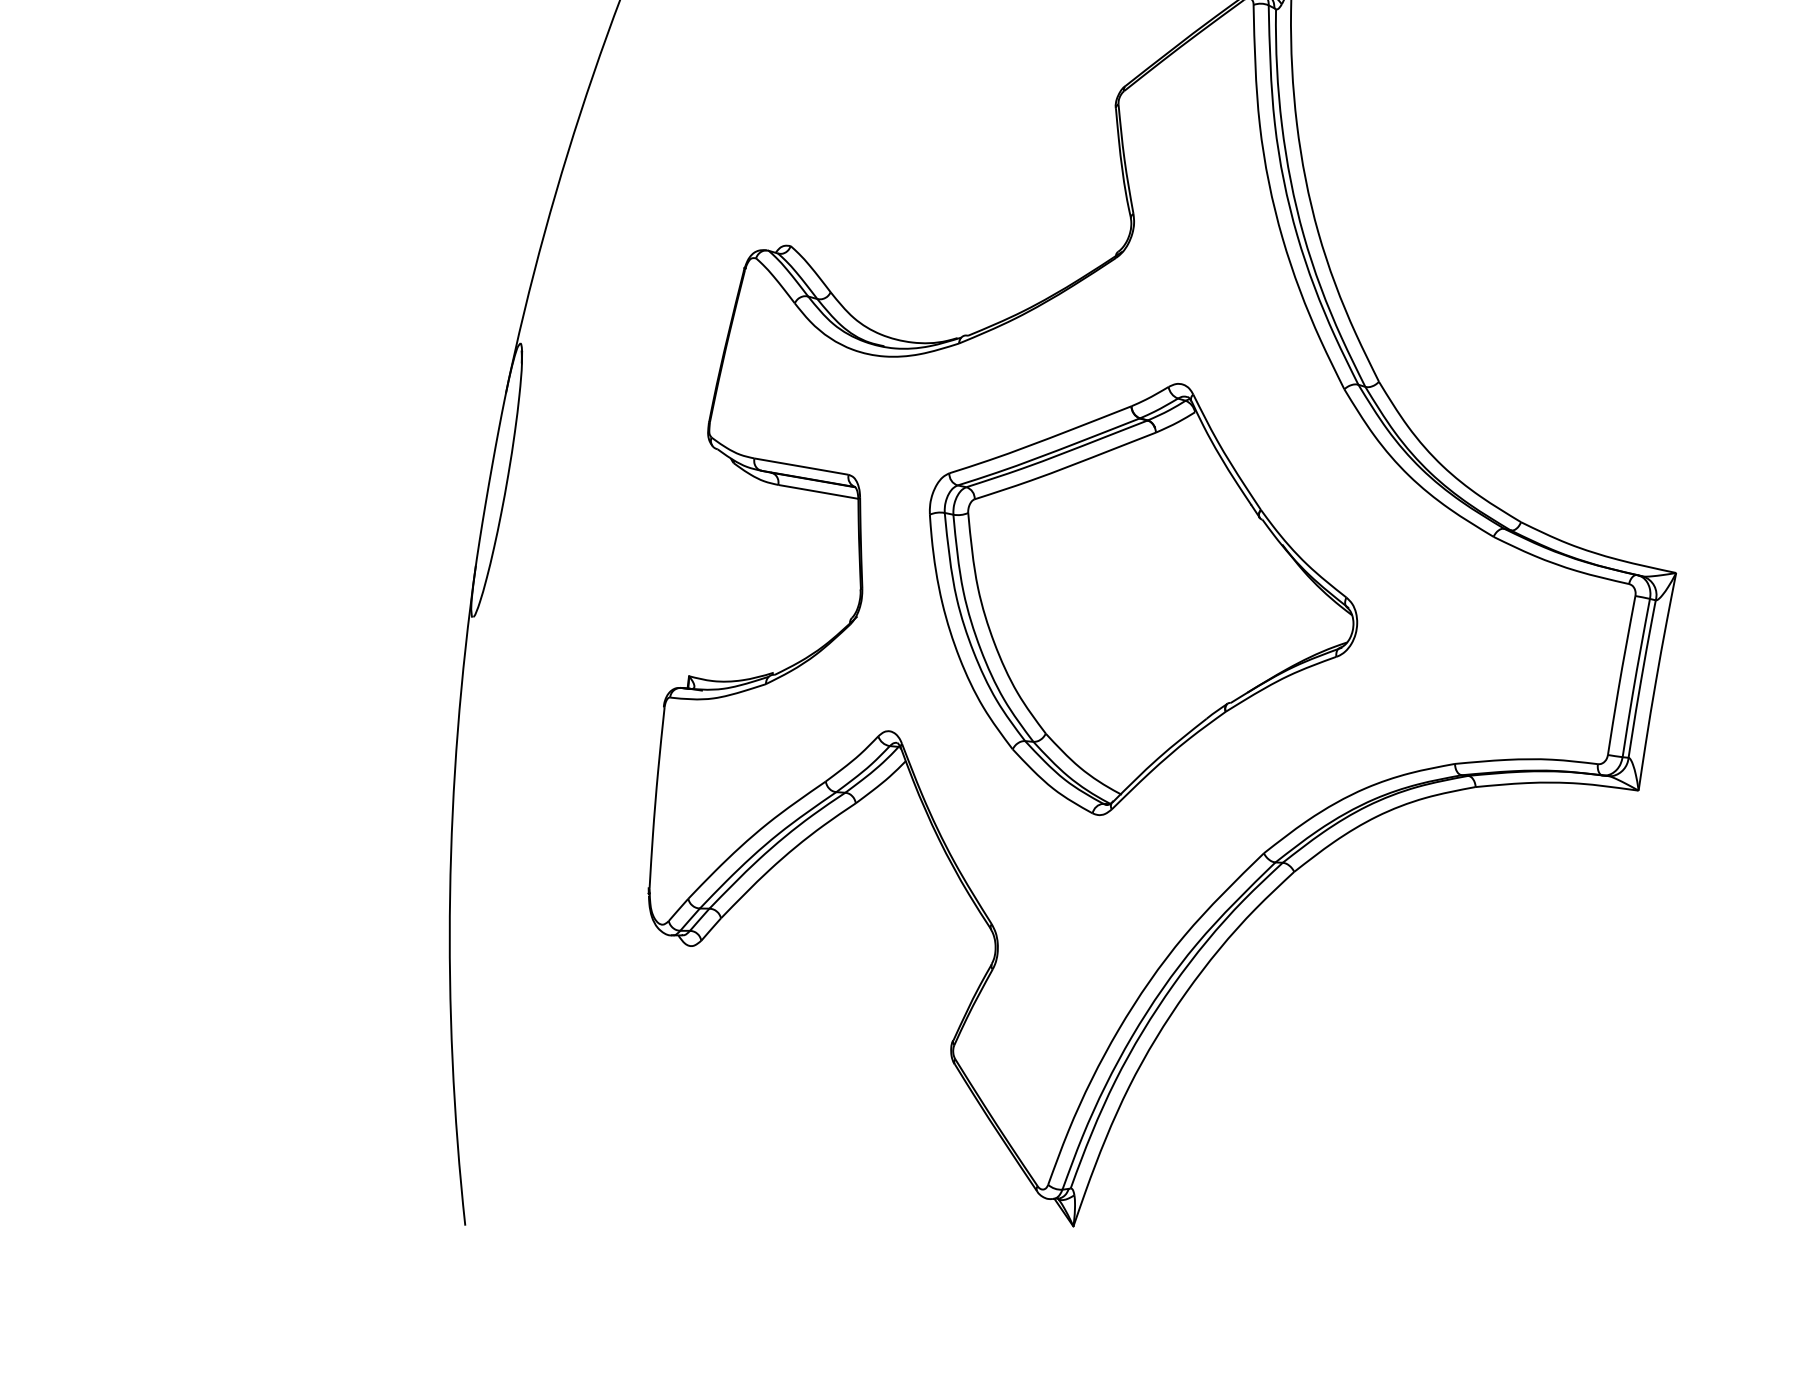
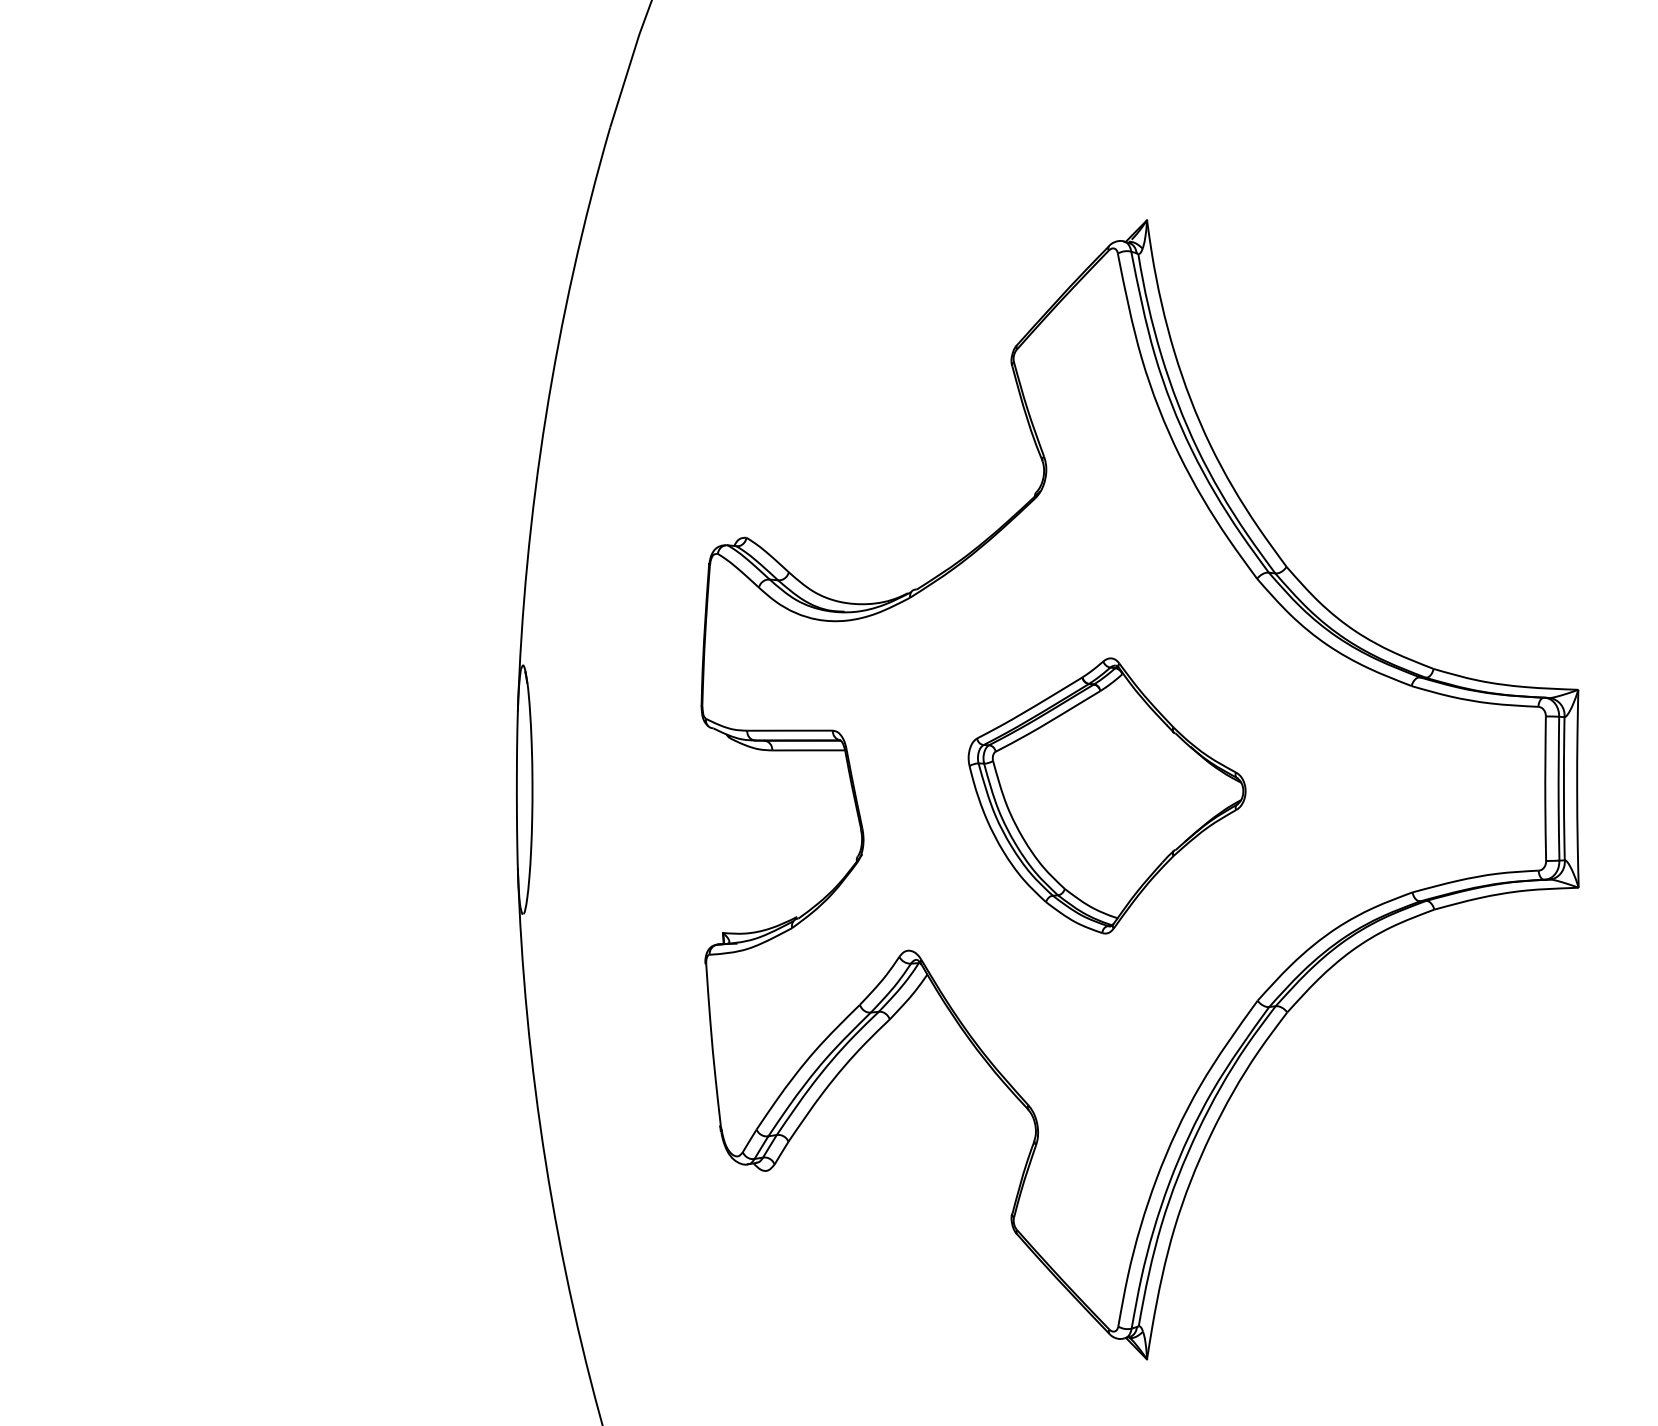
part: (1137, 598) -> (1106, 795), size x0.7

